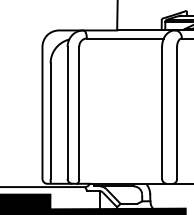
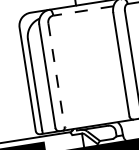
line: (124, 38) -> (82, 11), solid -> dashed
line: (79, 112) -> (56, 74), solid -> dashed

